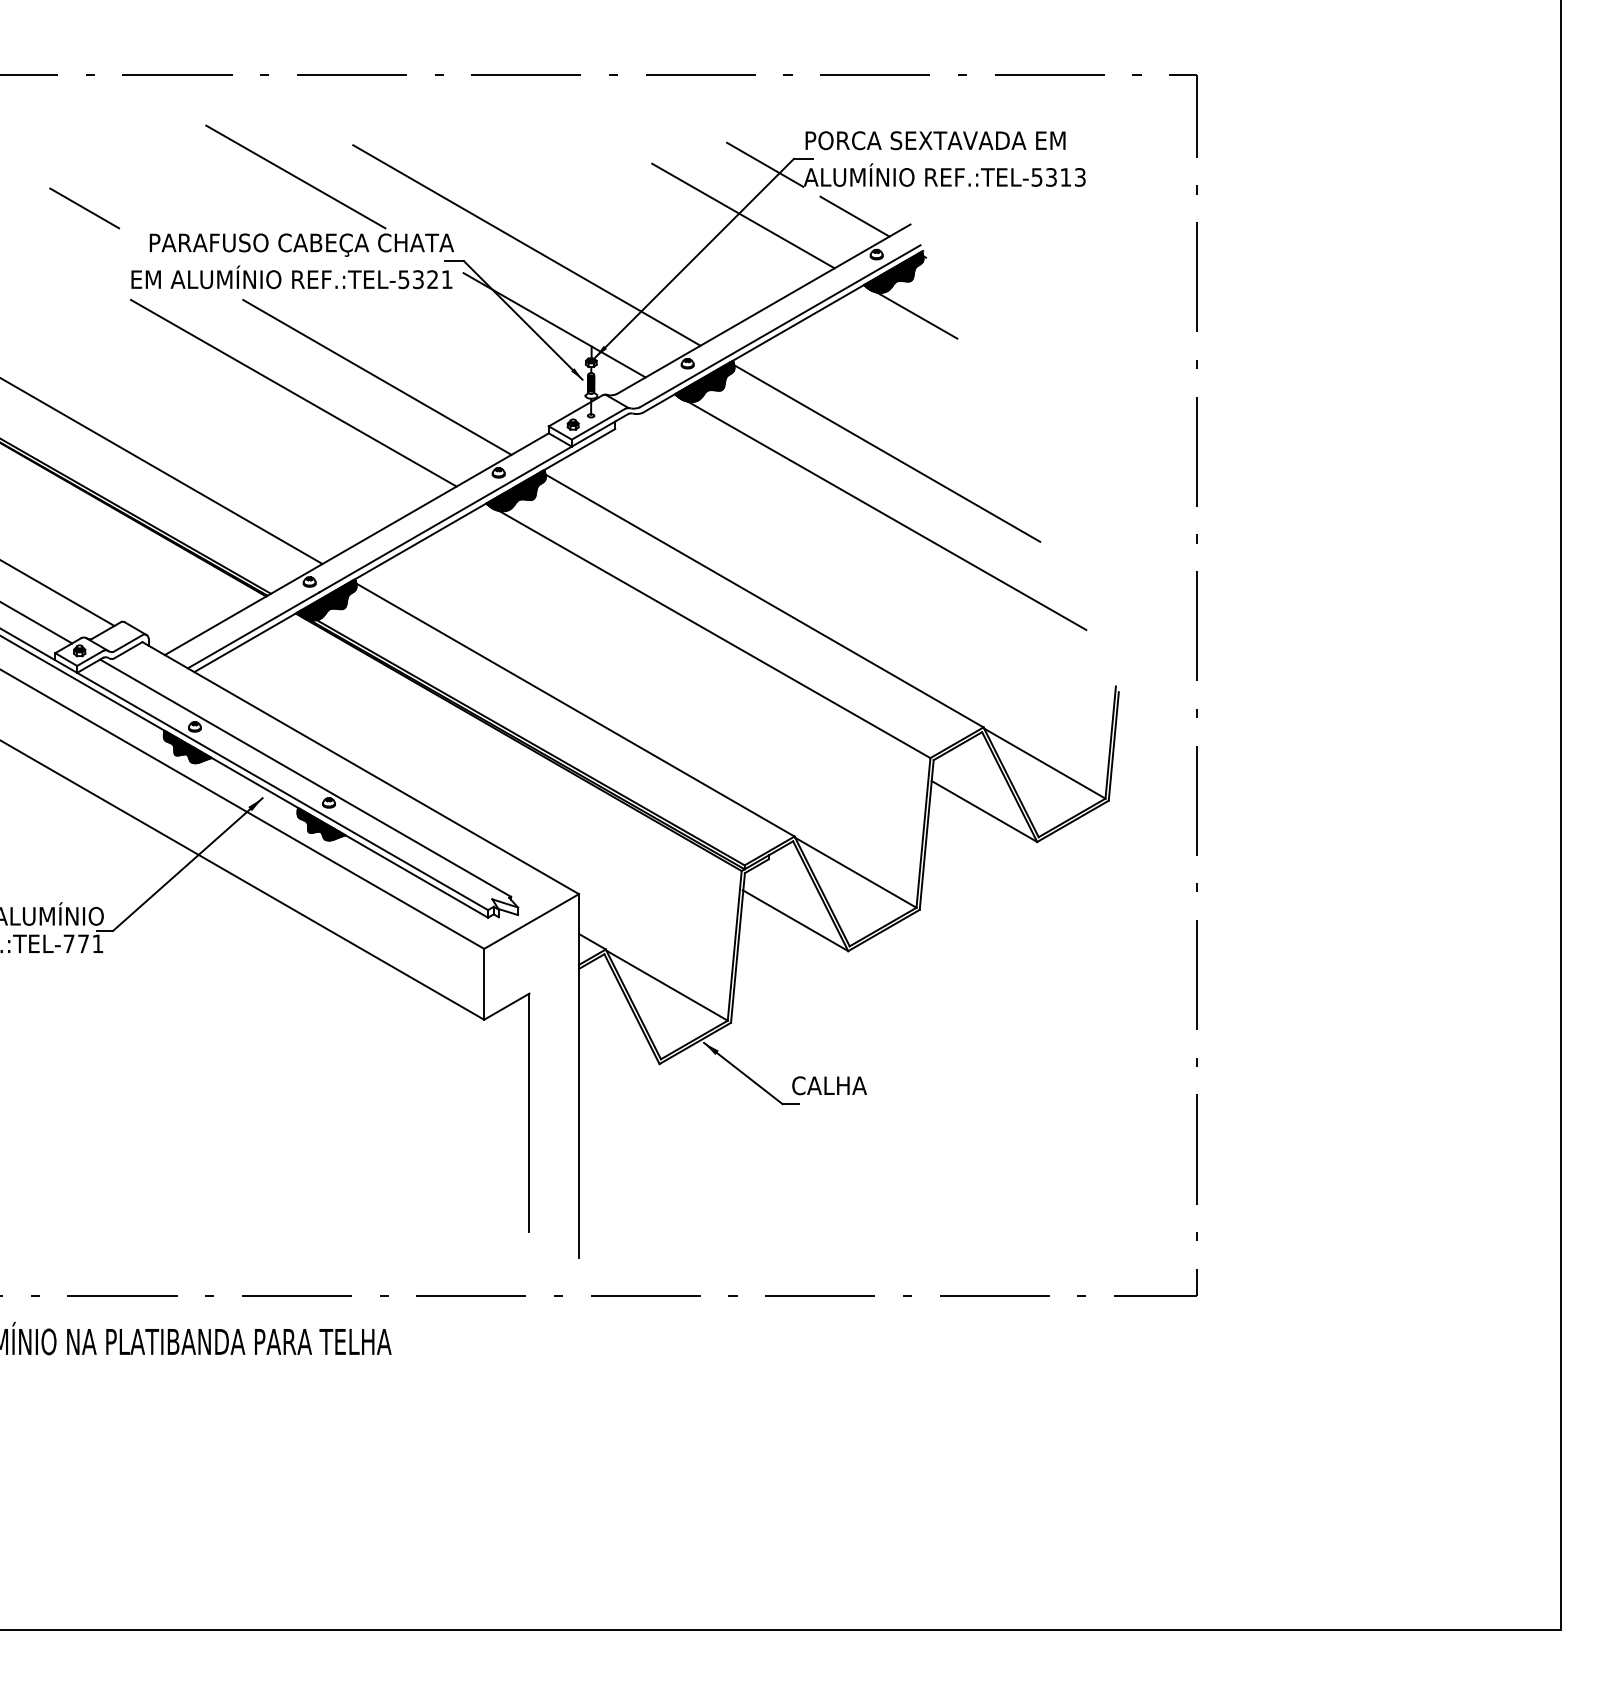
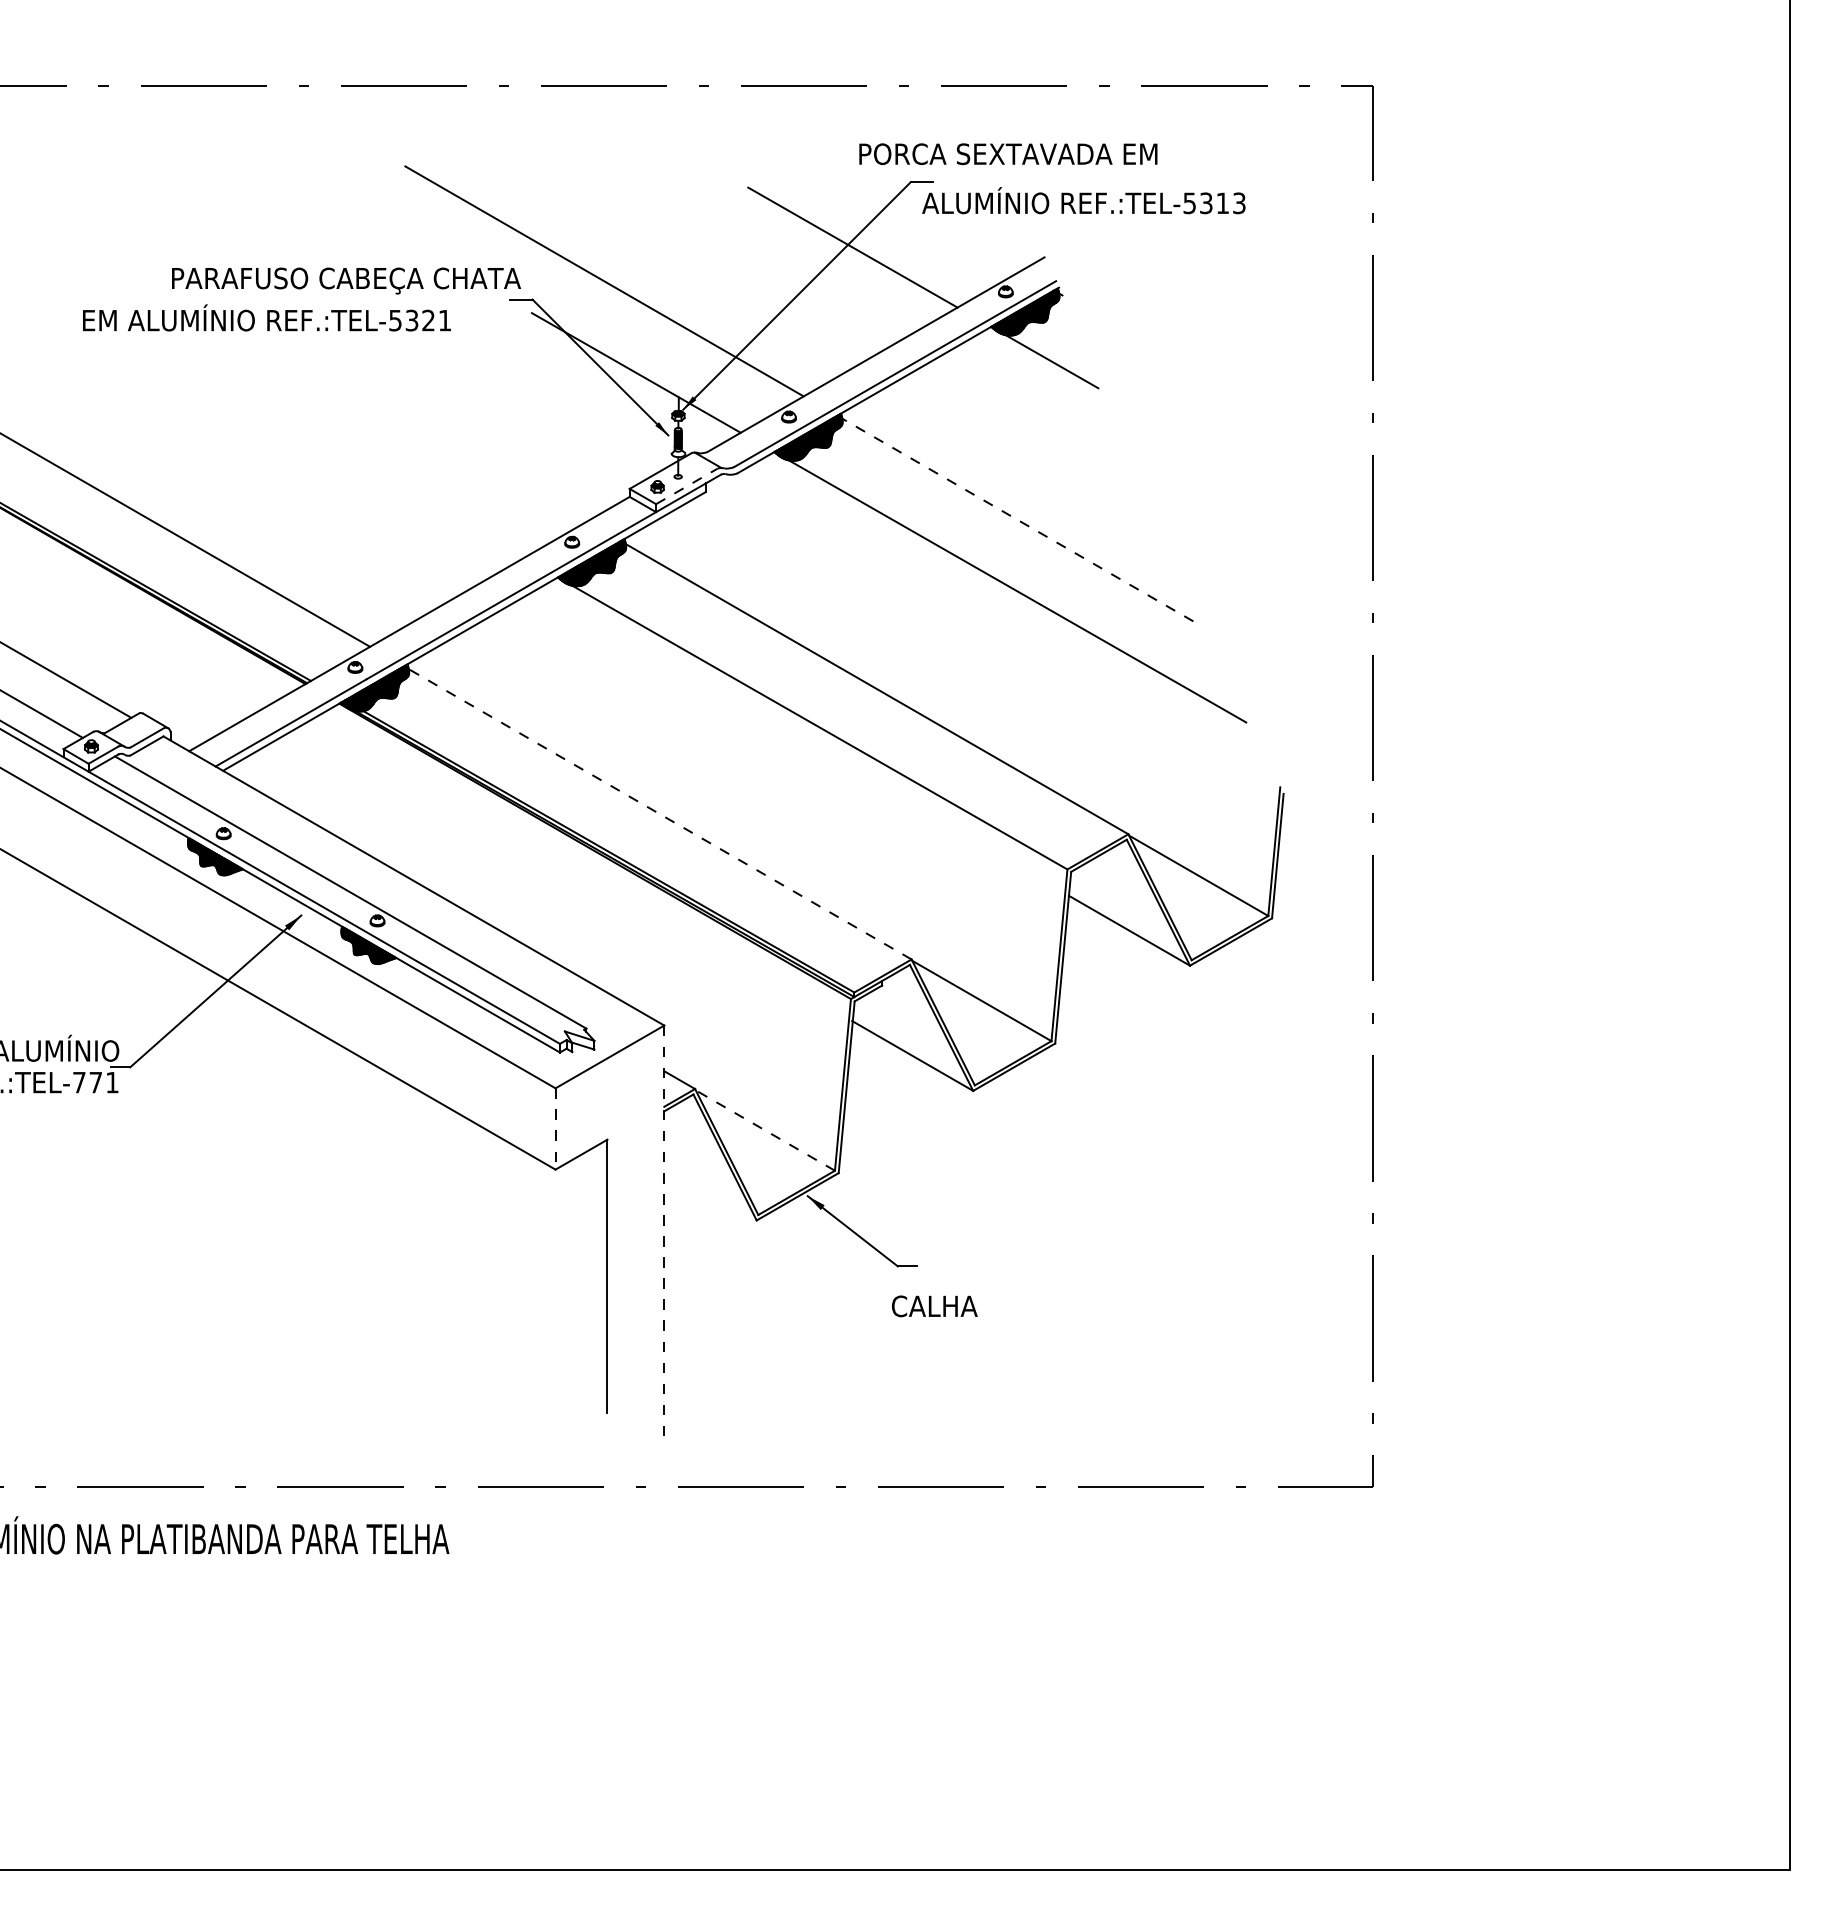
text: (935, 140) -> (1008, 154), moved
line: (764, 164) -> (877, 188), removed
line: (295, 176) -> (339, 202), removed
line: (84, 208) -> (96, 238), removed
line: (854, 216) -> (980, 248), removed
text: (291, 276) -> (266, 317), moved
line: (376, 377) -> (432, 432), removed
line: (293, 392) -> (336, 450), removed
line: (598, 424) -> (686, 486), solid -> dashed
line: (885, 452) -> (1015, 518), solid -> dashed
line: (573, 708) -> (657, 812), solid -> dashed
line: (484, 983) -> (555, 1128), solid -> dashed
line: (666, 985) -> (764, 1130), solid -> dashed
line: (579, 1076) -> (664, 1234), solid -> dashed
text: (829, 1085) -> (934, 1306), moved

